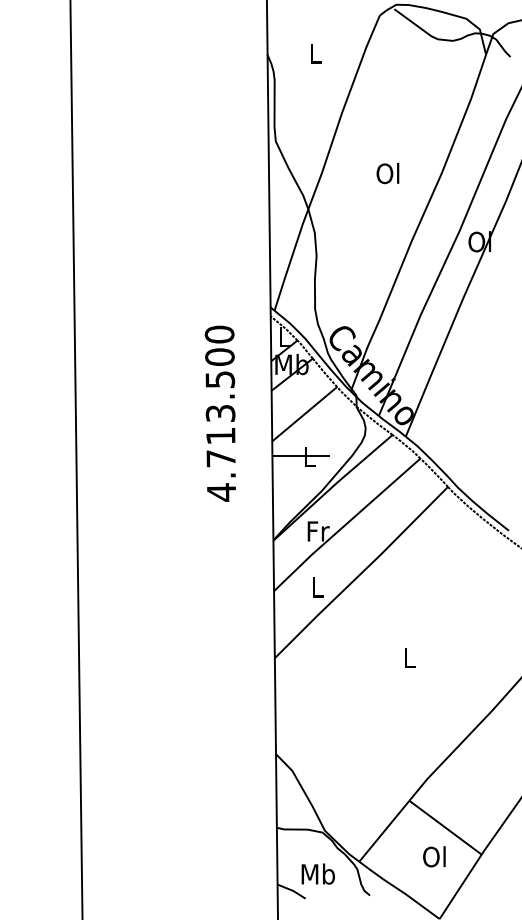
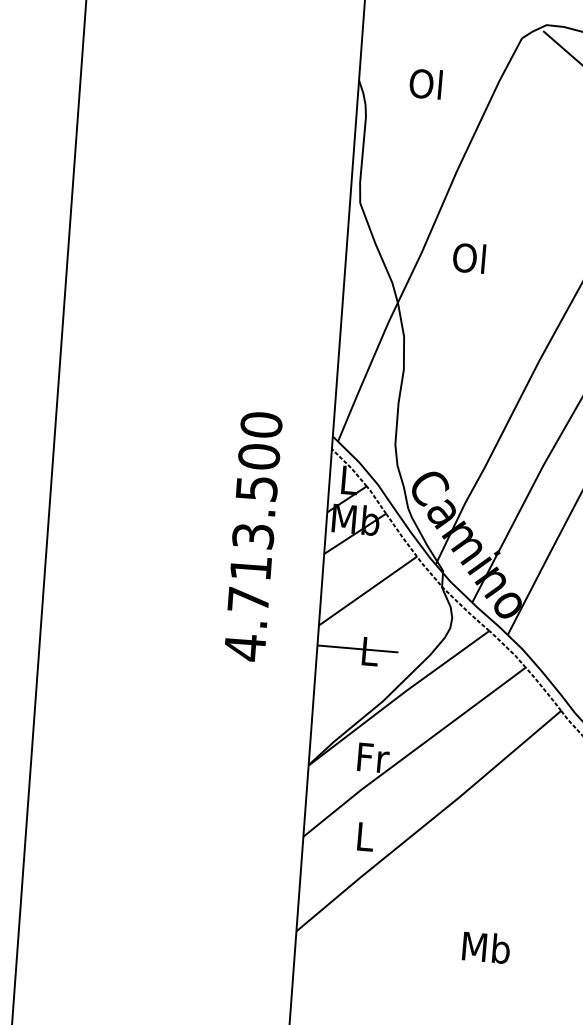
text: (314, 53) -> (425, 83), L -> Ol
text: (387, 173) -> (468, 257), moved
text: (219, 413) -> (251, 536), moved
text: (409, 657) -> (486, 946), L -> Mb

